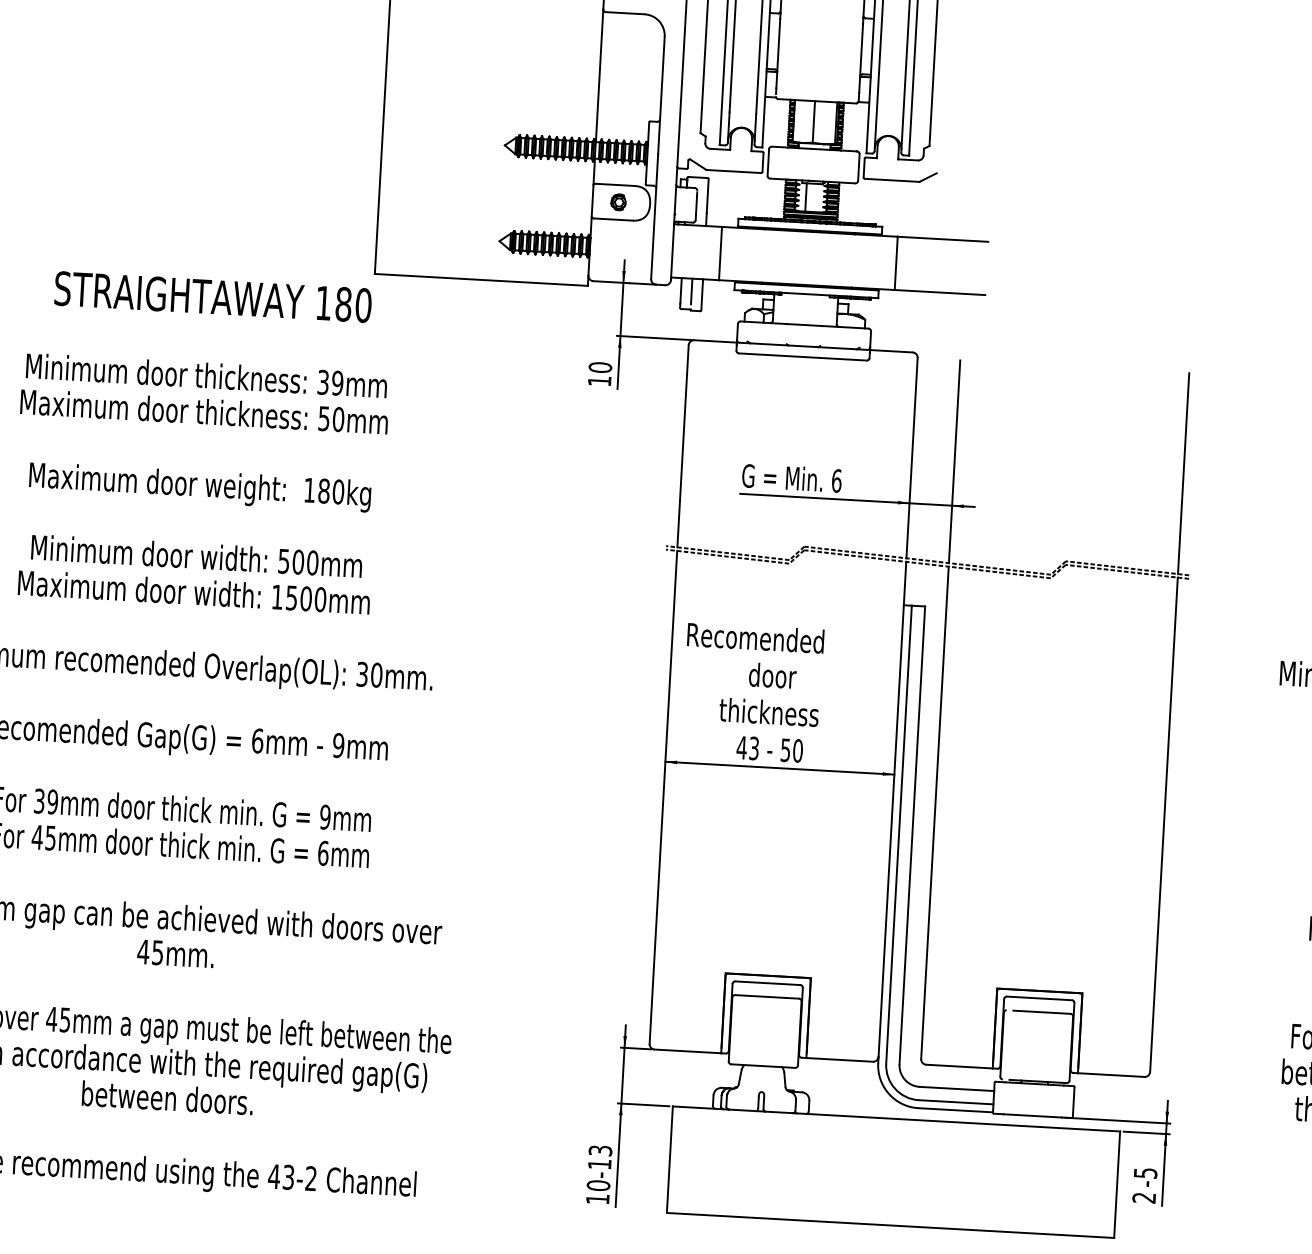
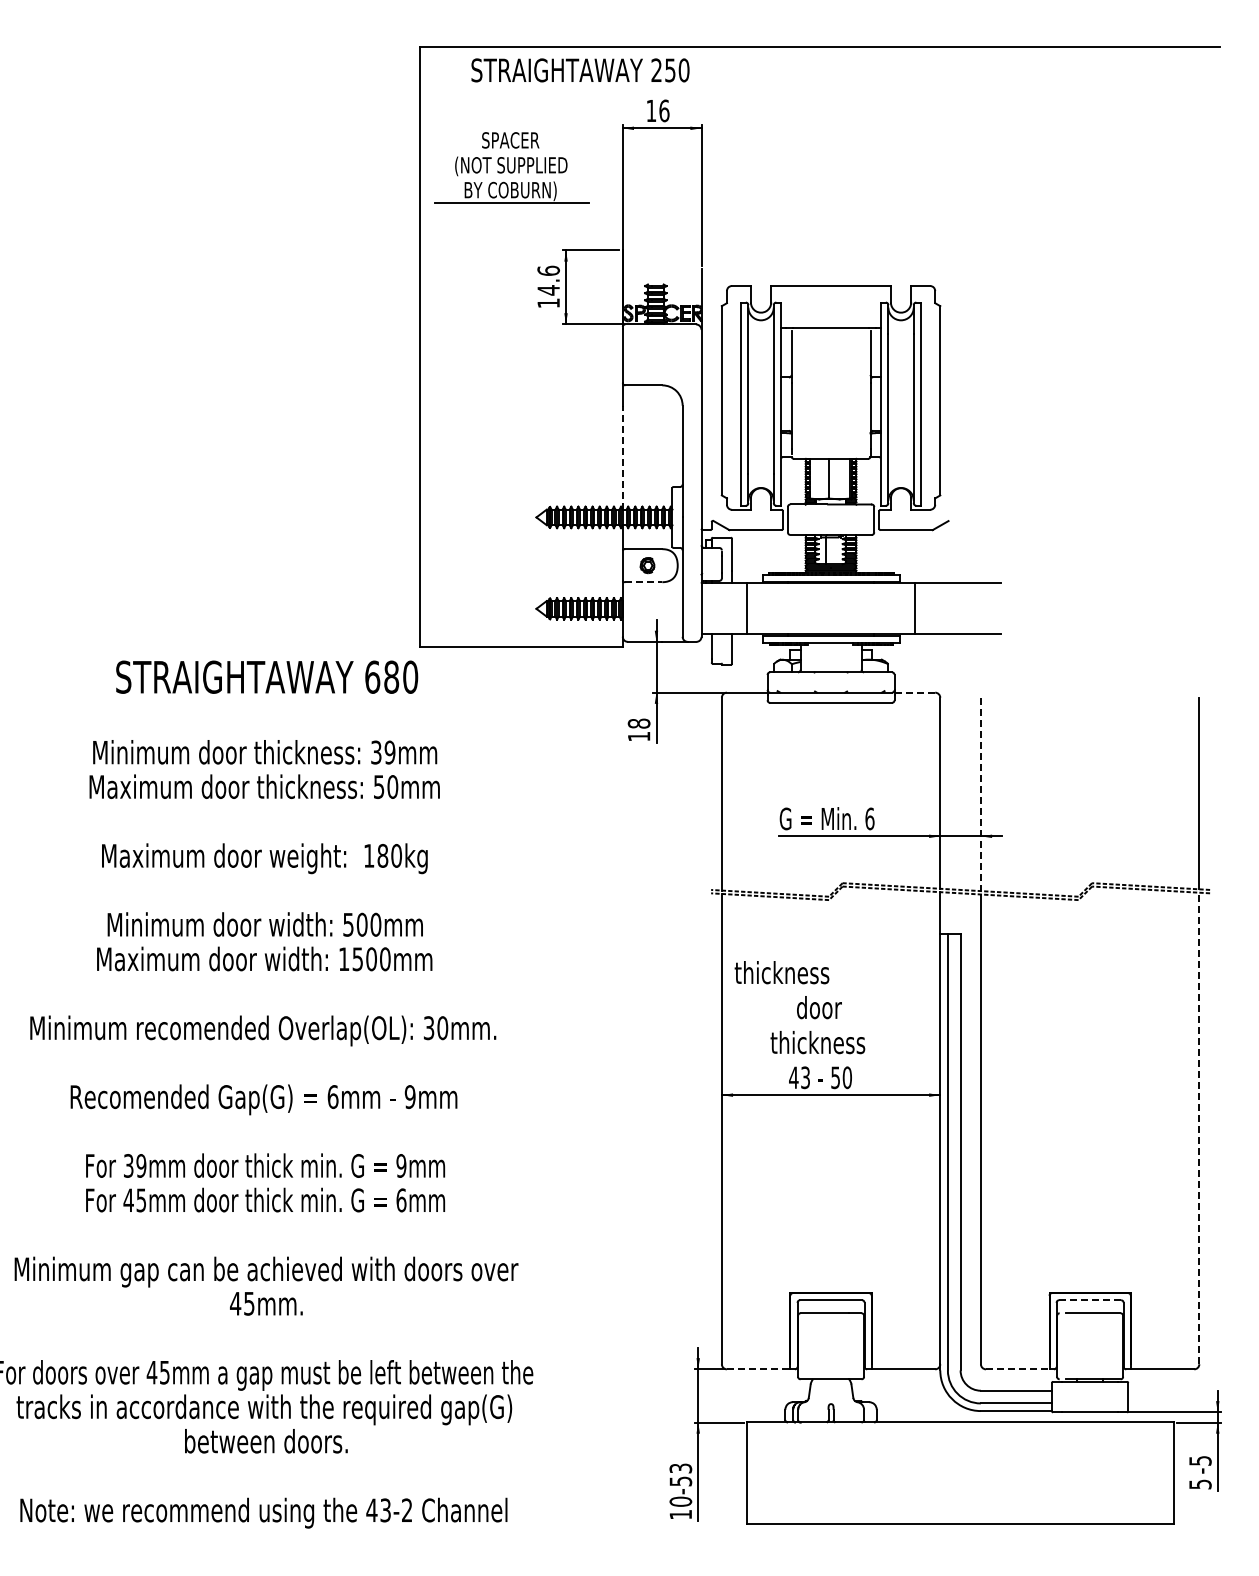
line: (598, 87) -> (622, 457), solid -> dashed
line: (614, 219) -> (644, 582), solid -> dashed
line: (691, 291) -> (721, 646), removed
text: (323, 302) -> (372, 676), 180 -> 680
line: (890, 351) -> (914, 692), solid -> dashed
text: (600, 367) -> (639, 723), 10 -> 18
line: (954, 461) -> (980, 794), solid -> dashed
text: (755, 637) -> (800, 972), Recomended -> thickness
line: (1164, 824) -> (1199, 1128), solid -> dashed
line: (1039, 998) -> (1090, 1300), solid -> dashed
line: (687, 1051) -> (758, 1369), solid -> dashed
line: (959, 1066) -> (1017, 1369), solid -> dashed
text: (599, 1164) -> (680, 1481), 10-13 -> 10-53
text: (1144, 1198) -> (1200, 1484), 2 -> 5

